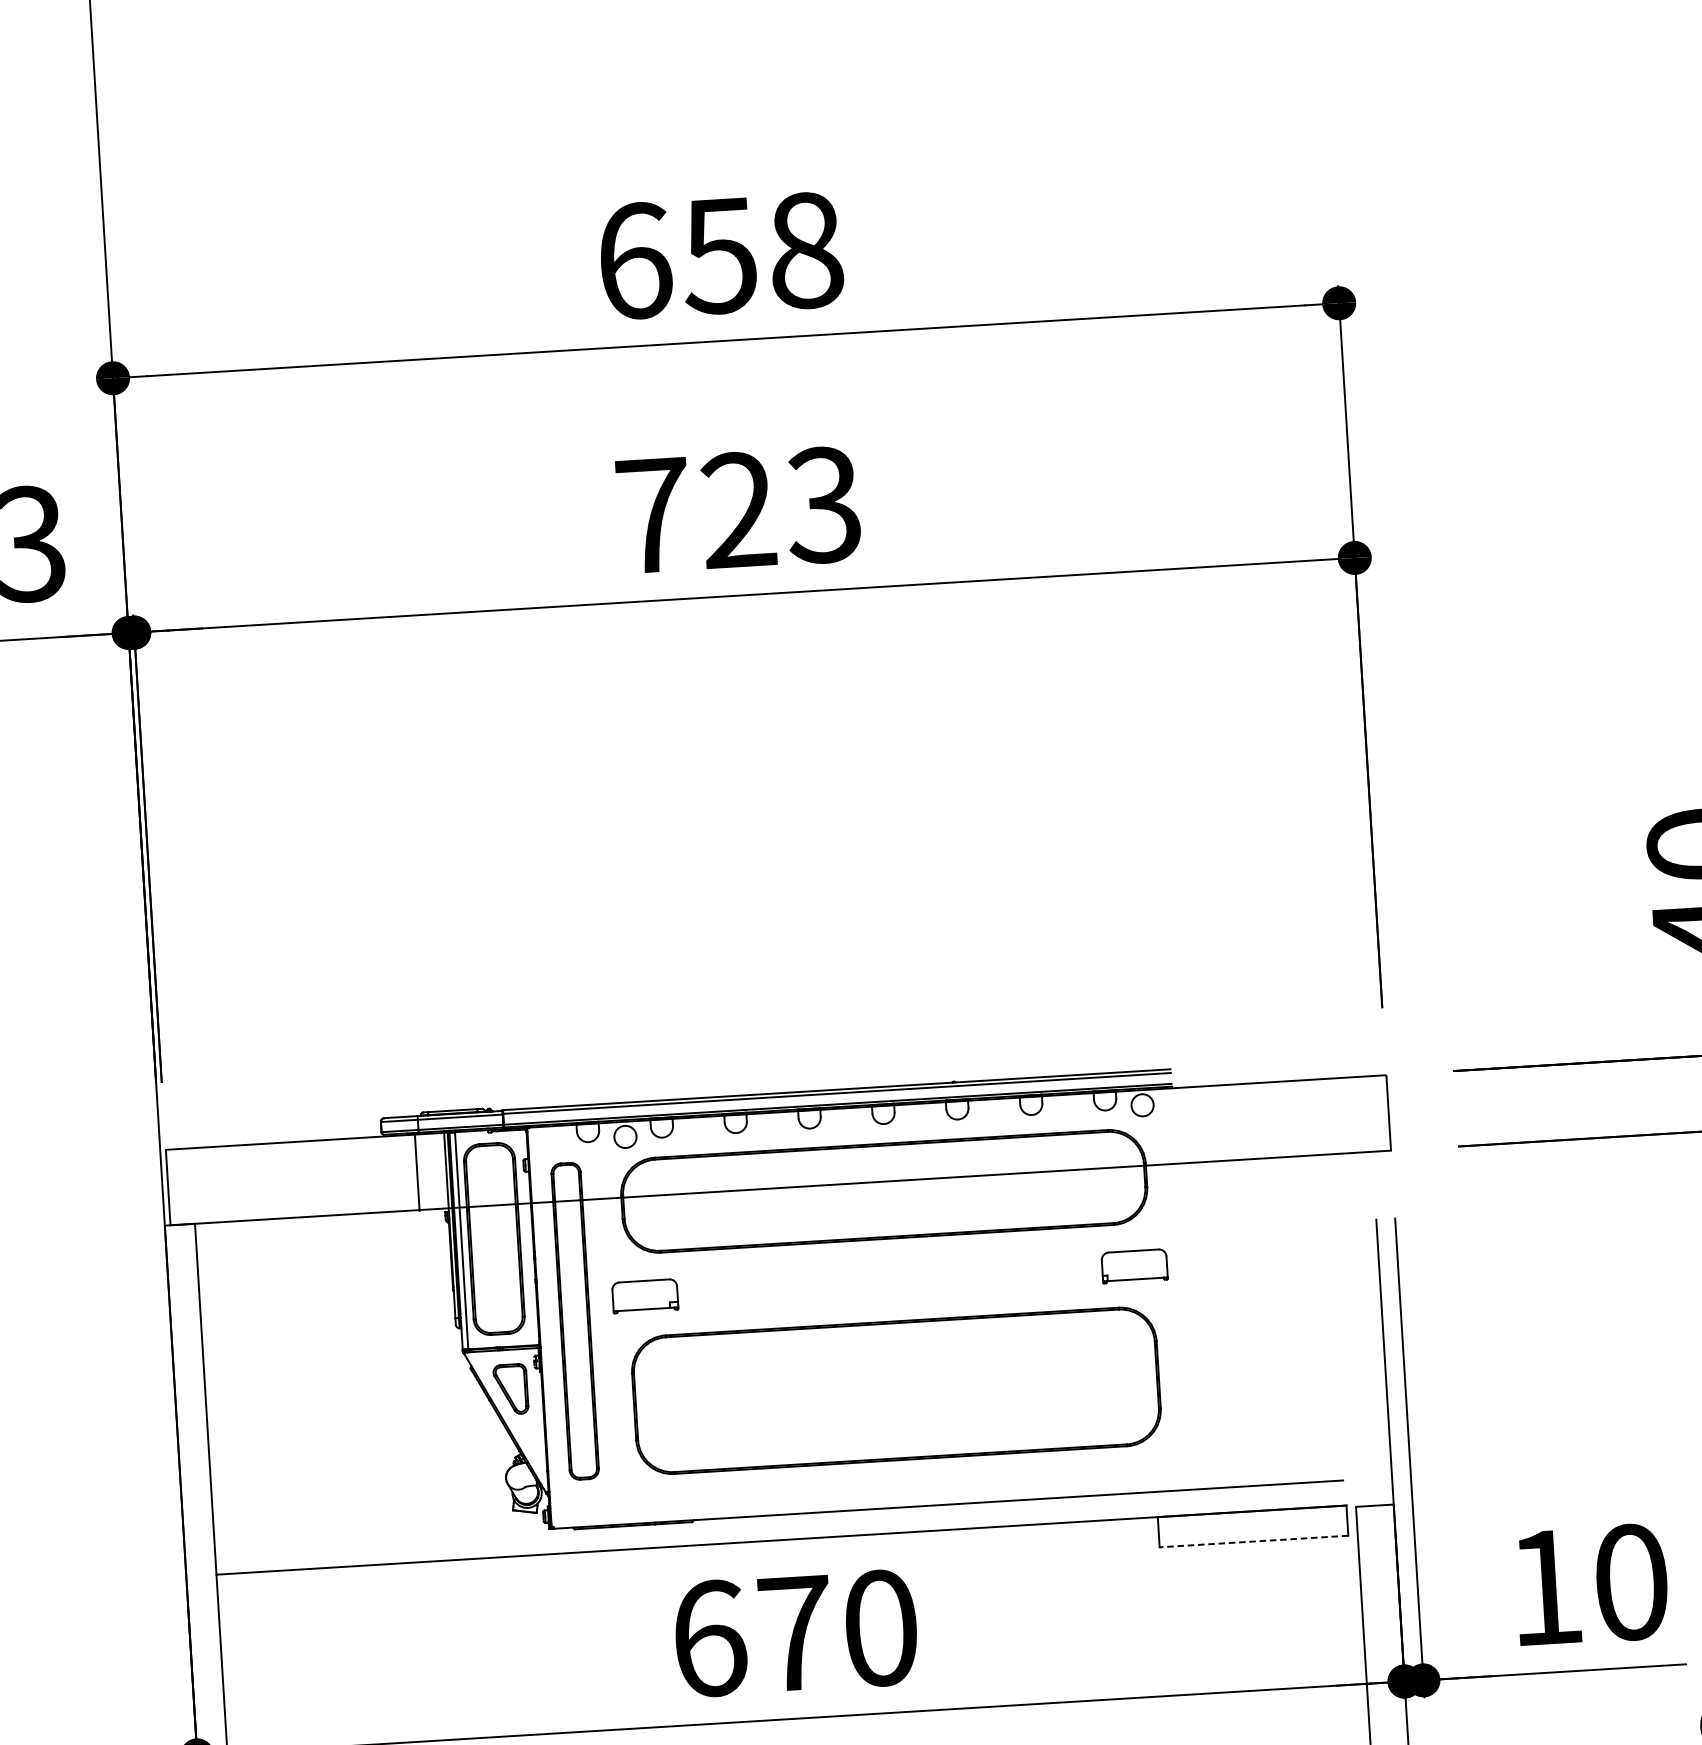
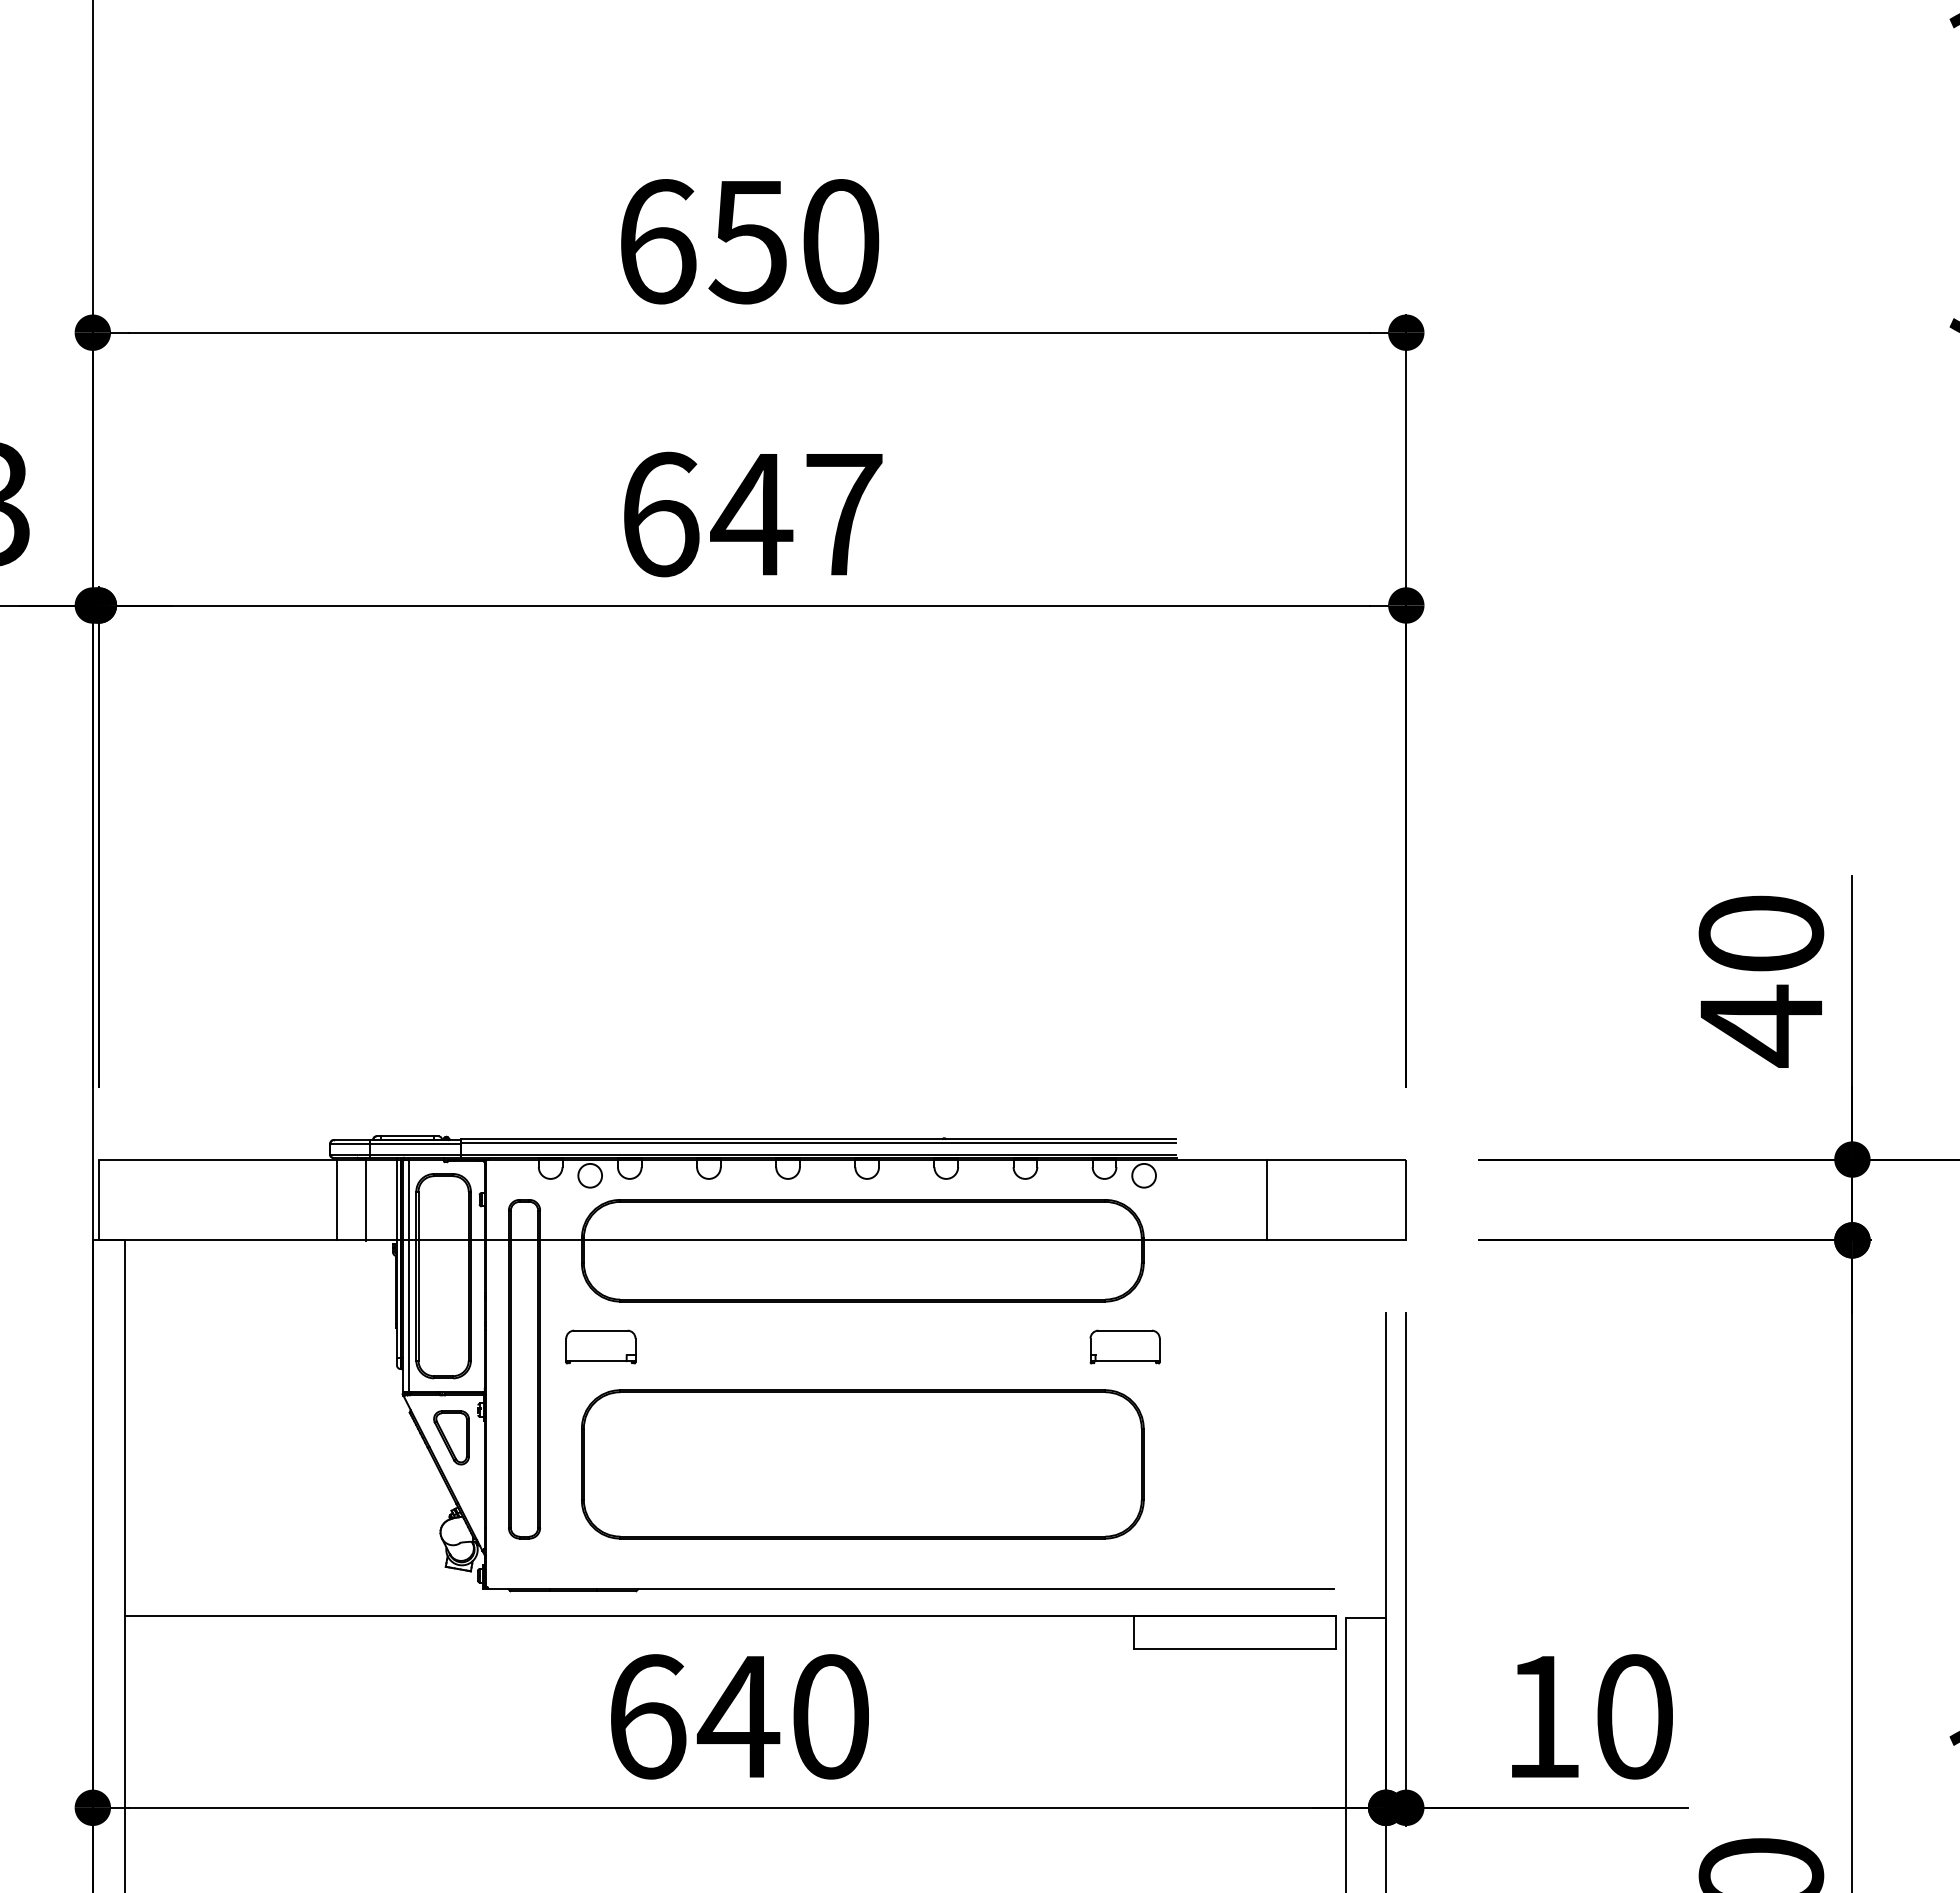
text: (806, 250) -> (841, 241), 658 -> 650
text: (739, 510) -> (752, 514), 723 -> 647
line: (1258, 1120) -> (1266, 1199), added
line: (390, 1173) -> (337, 1199), added
line: (1253, 1541) -> (1234, 1648), dashed -> solid
text: (794, 1633) -> (738, 1716), 670 -> 640

